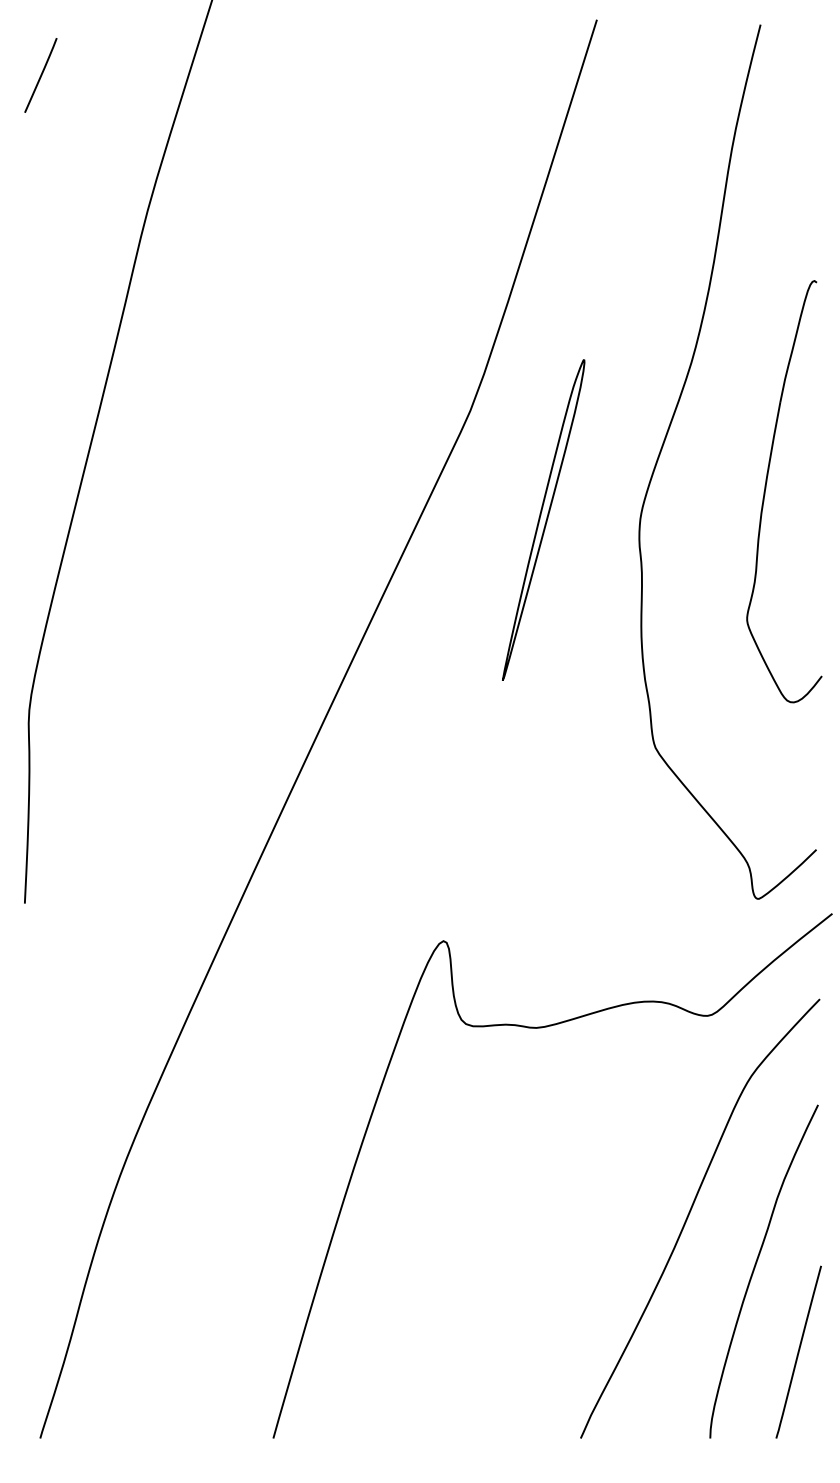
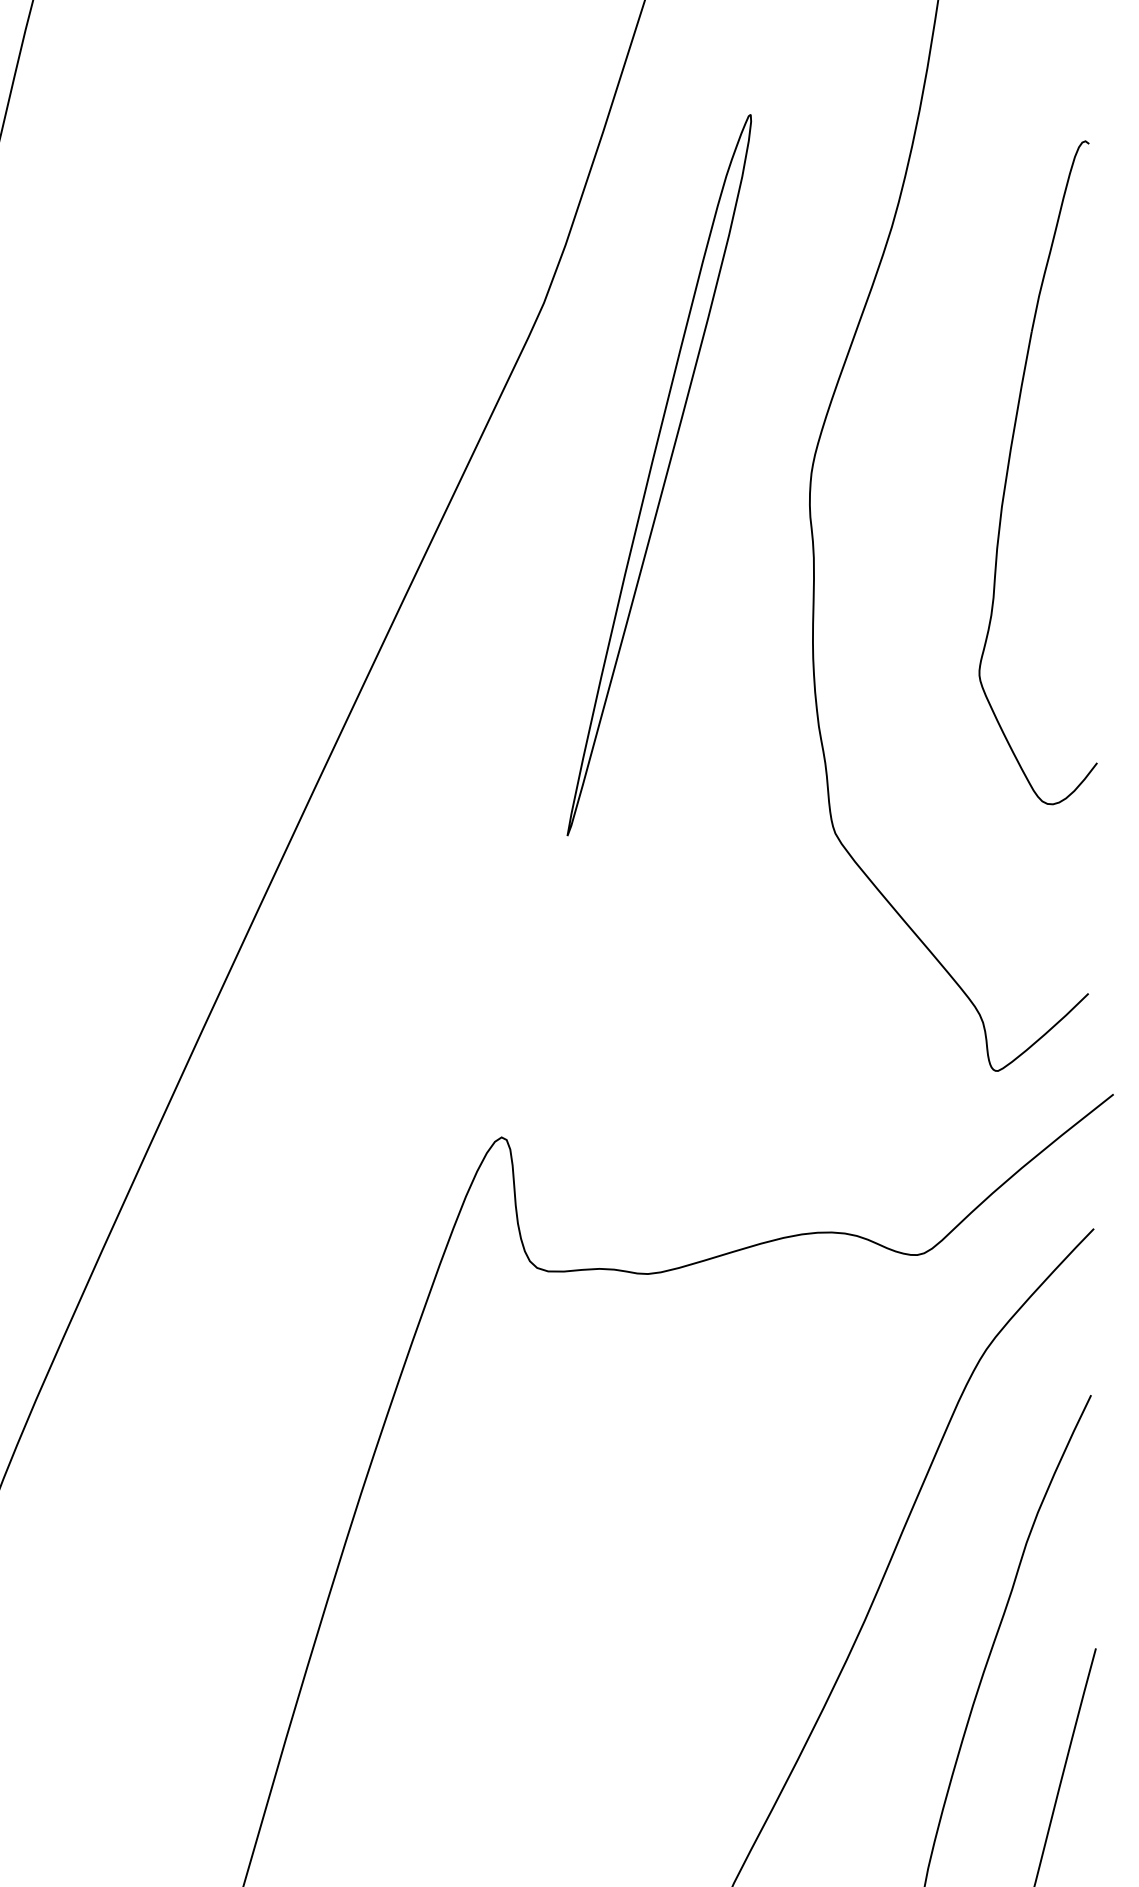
part: (766, 488) -> (1009, 467), moved
part: (543, 519) -> (659, 474), size x1.43

